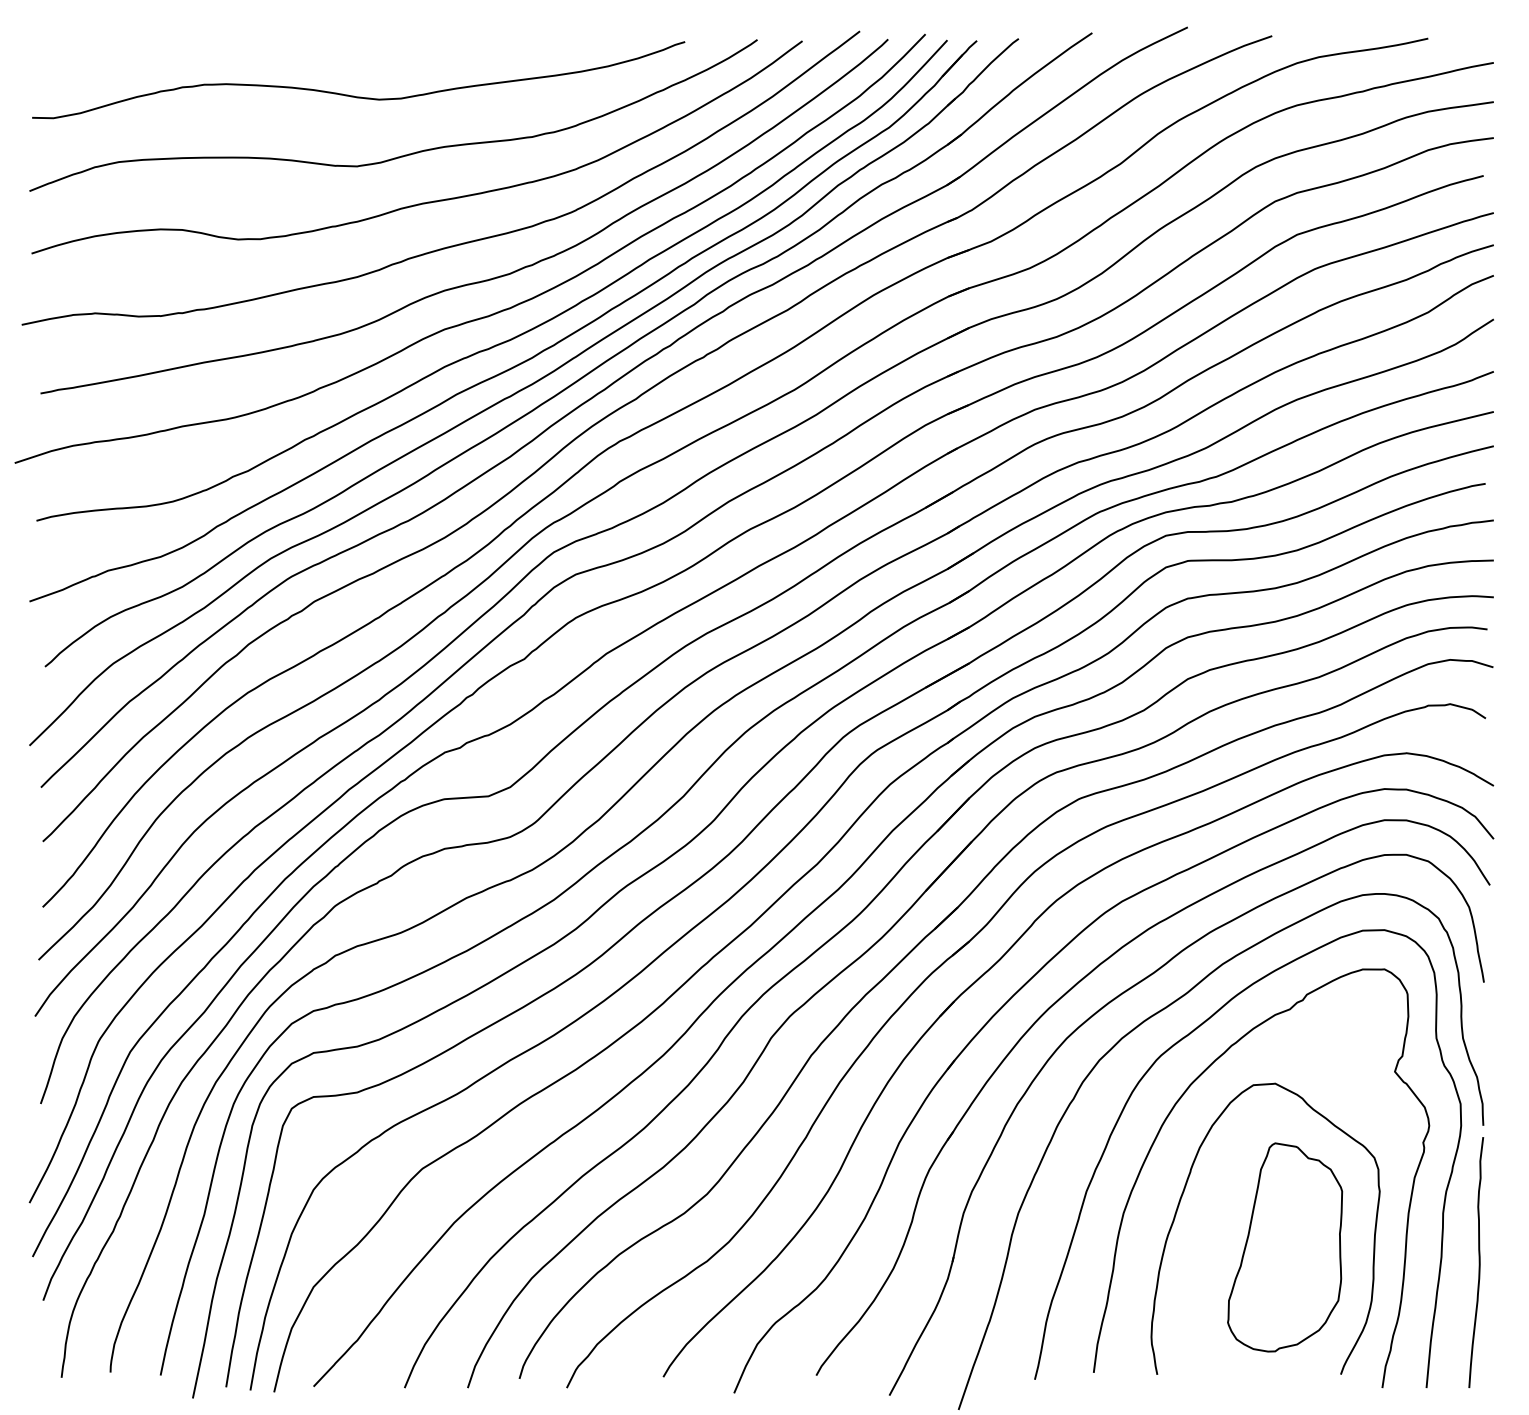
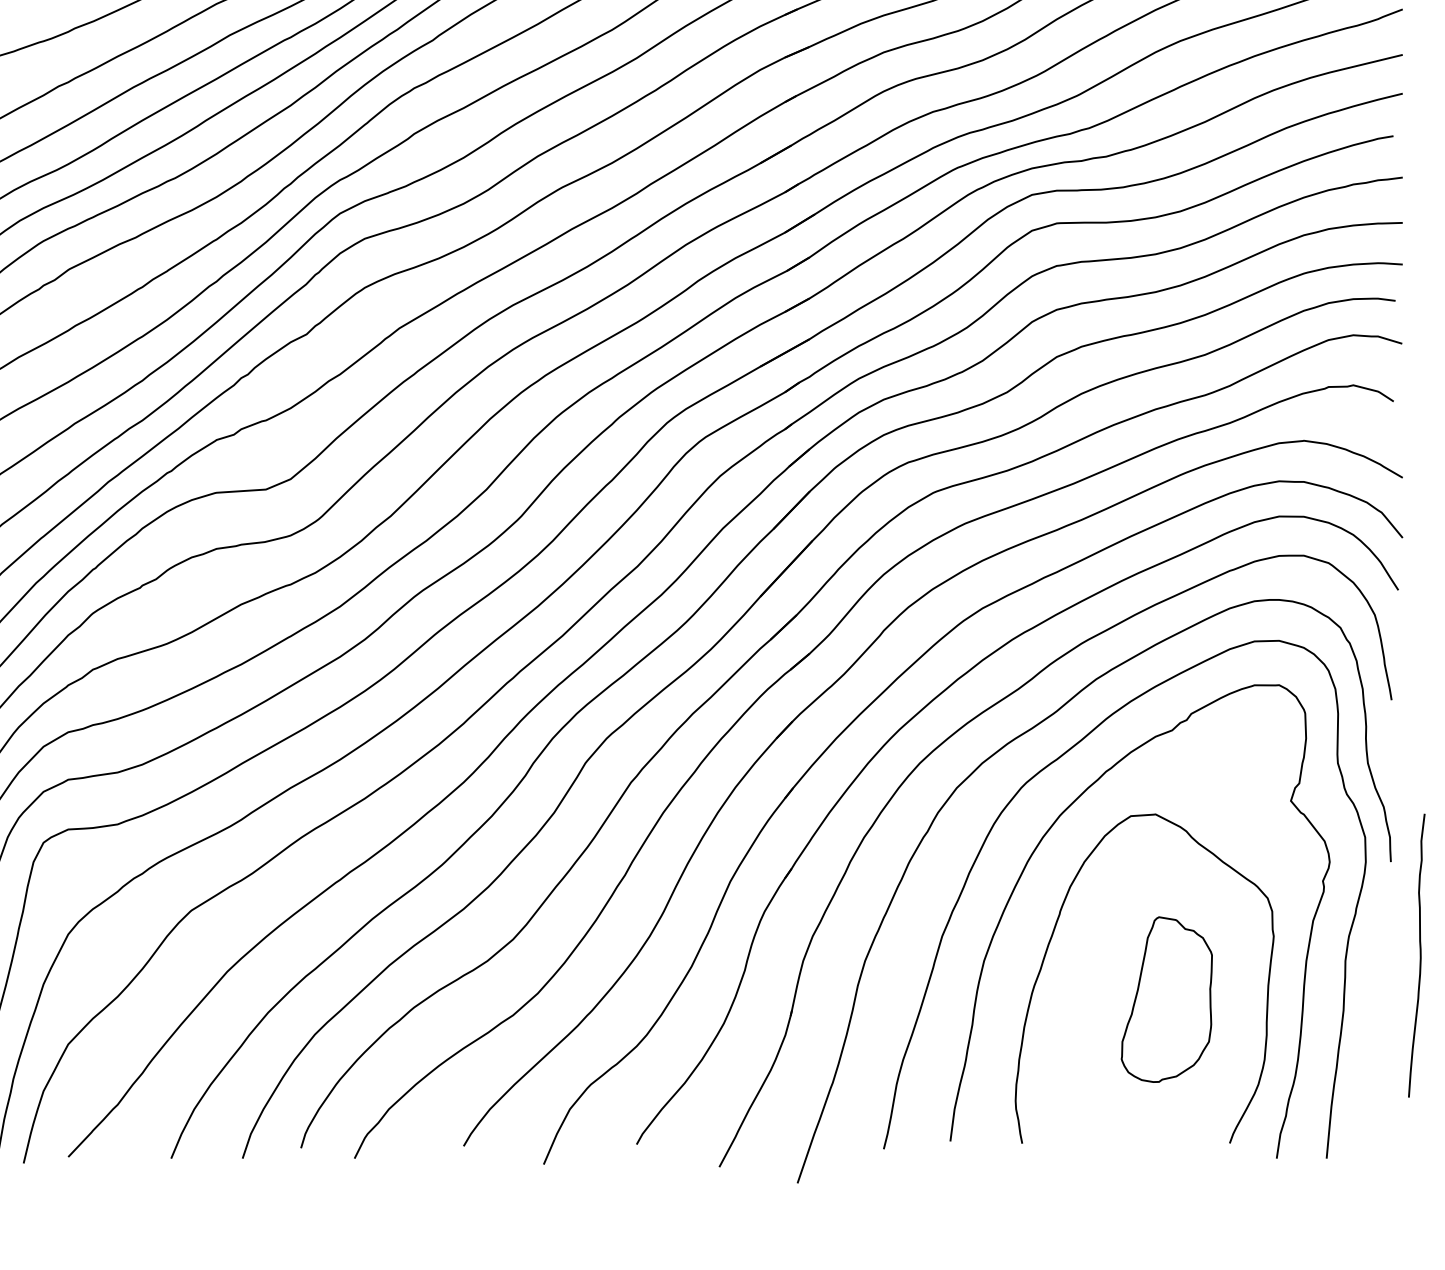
part: (1285, 1247) -> (1167, 999), size x0.7
curve: (1478, 1262) -> (1419, 955), moved

